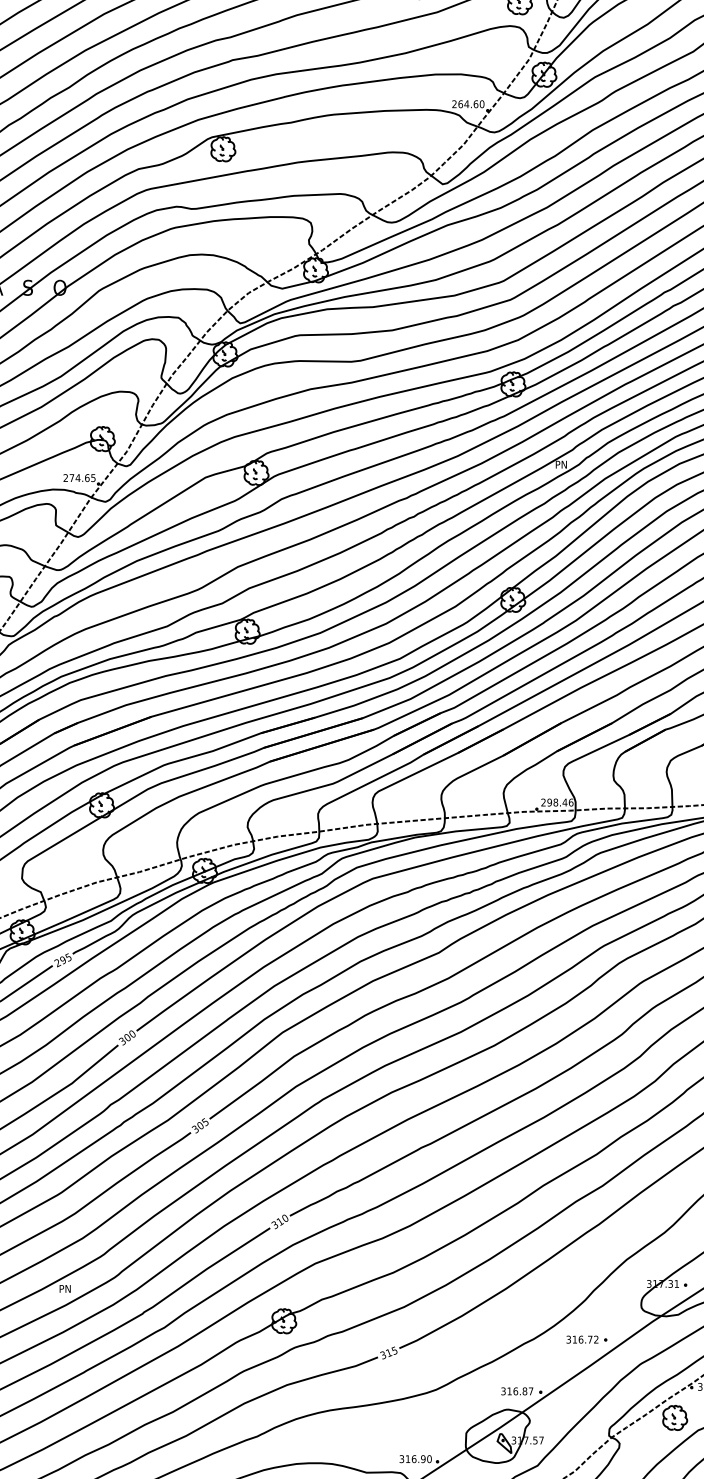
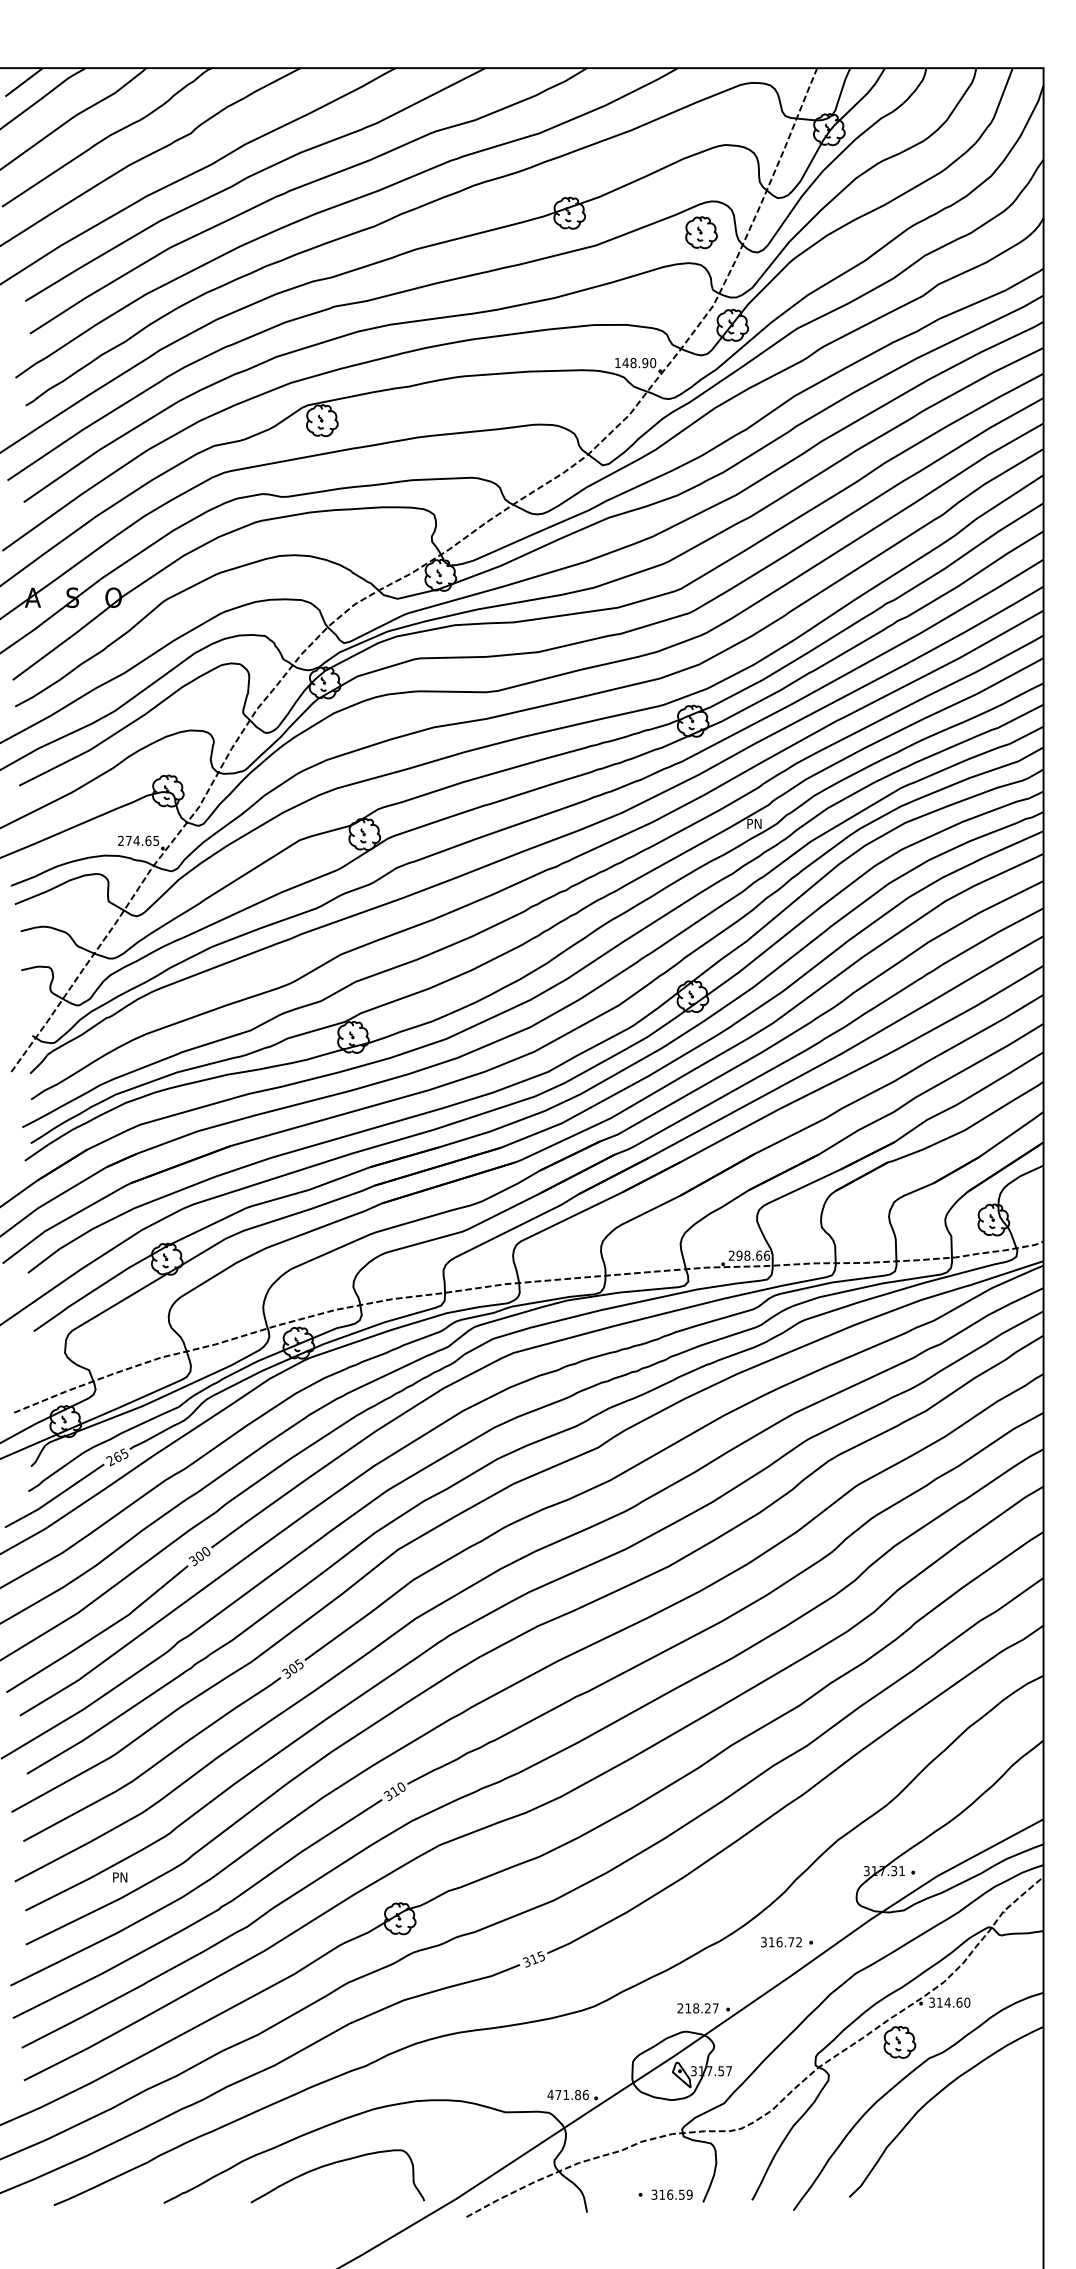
text: (465, 104) -> (631, 363), 264.60 -> 148.90
text: (564, 802) -> (758, 1255), 298.46 -> 298.66
text: (63, 959) -> (117, 1456), 295 -> 265
text: (513, 1391) -> (693, 2008), 316.87 -> 218.27
text: (415, 1458) -> (567, 2094), 316.90 -> 471.86

